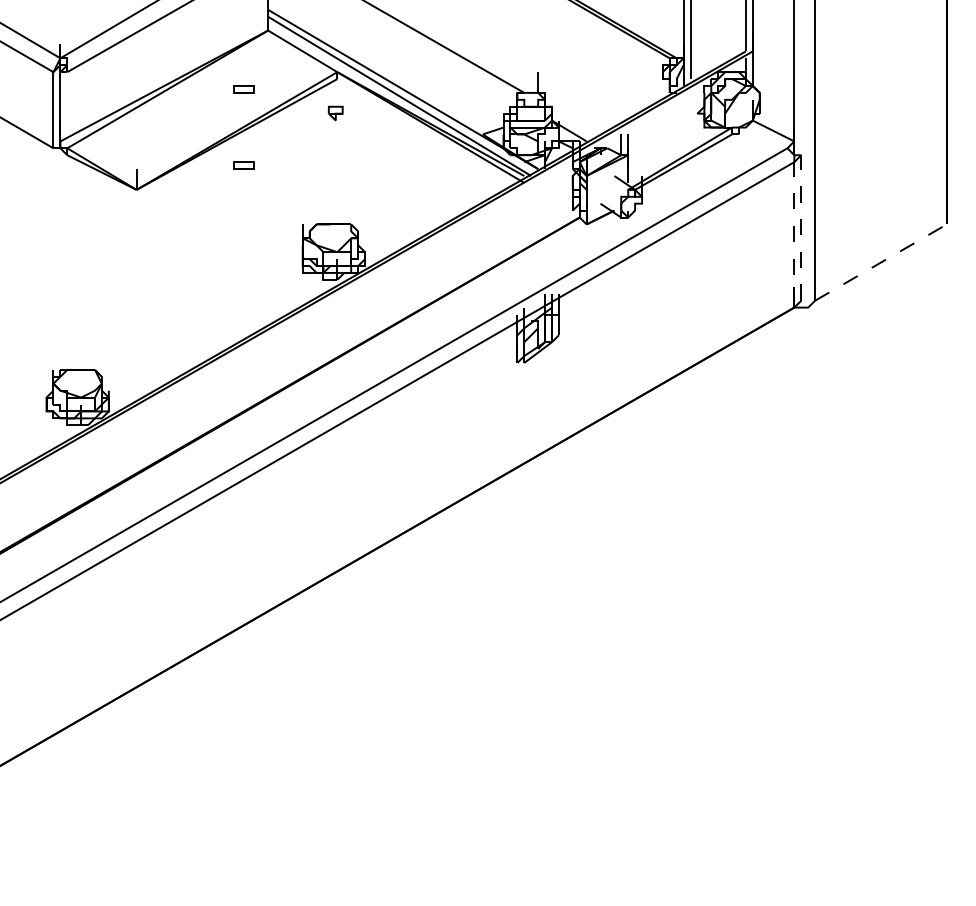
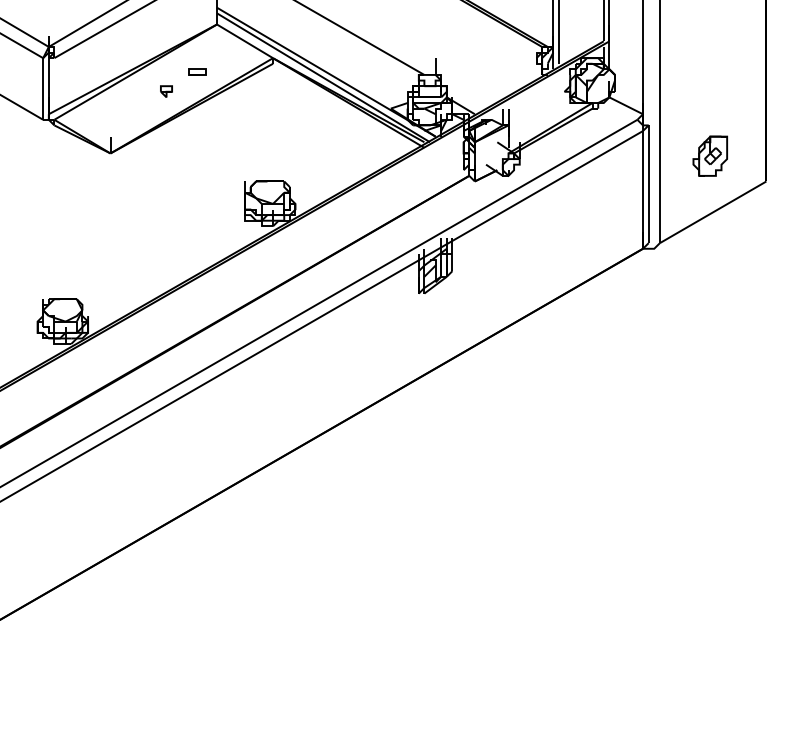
part: (335, 113) -> (166, 91), moved
part: (243, 165) -> (197, 133), removed
part: (877, 193) -> (710, 156), added
line: (801, 227) -> (648, 183), dashed -> solid
line: (794, 234) -> (643, 189), dashed -> solid
line: (880, 262) -> (712, 212), dashed -> solid

